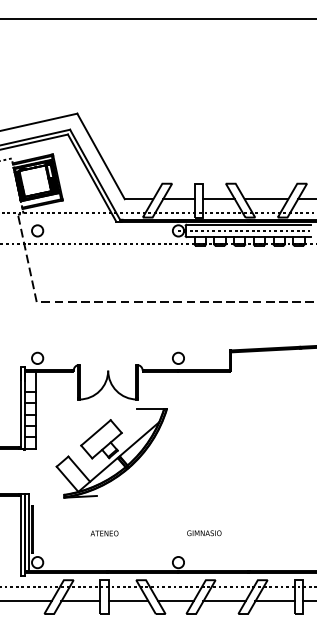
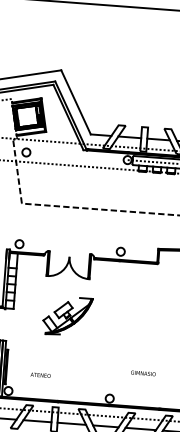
part: (111, 453) -> (67, 316), size x0.6
text: (104, 533) -> (40, 375), moved
text: (204, 533) -> (143, 373), moved

